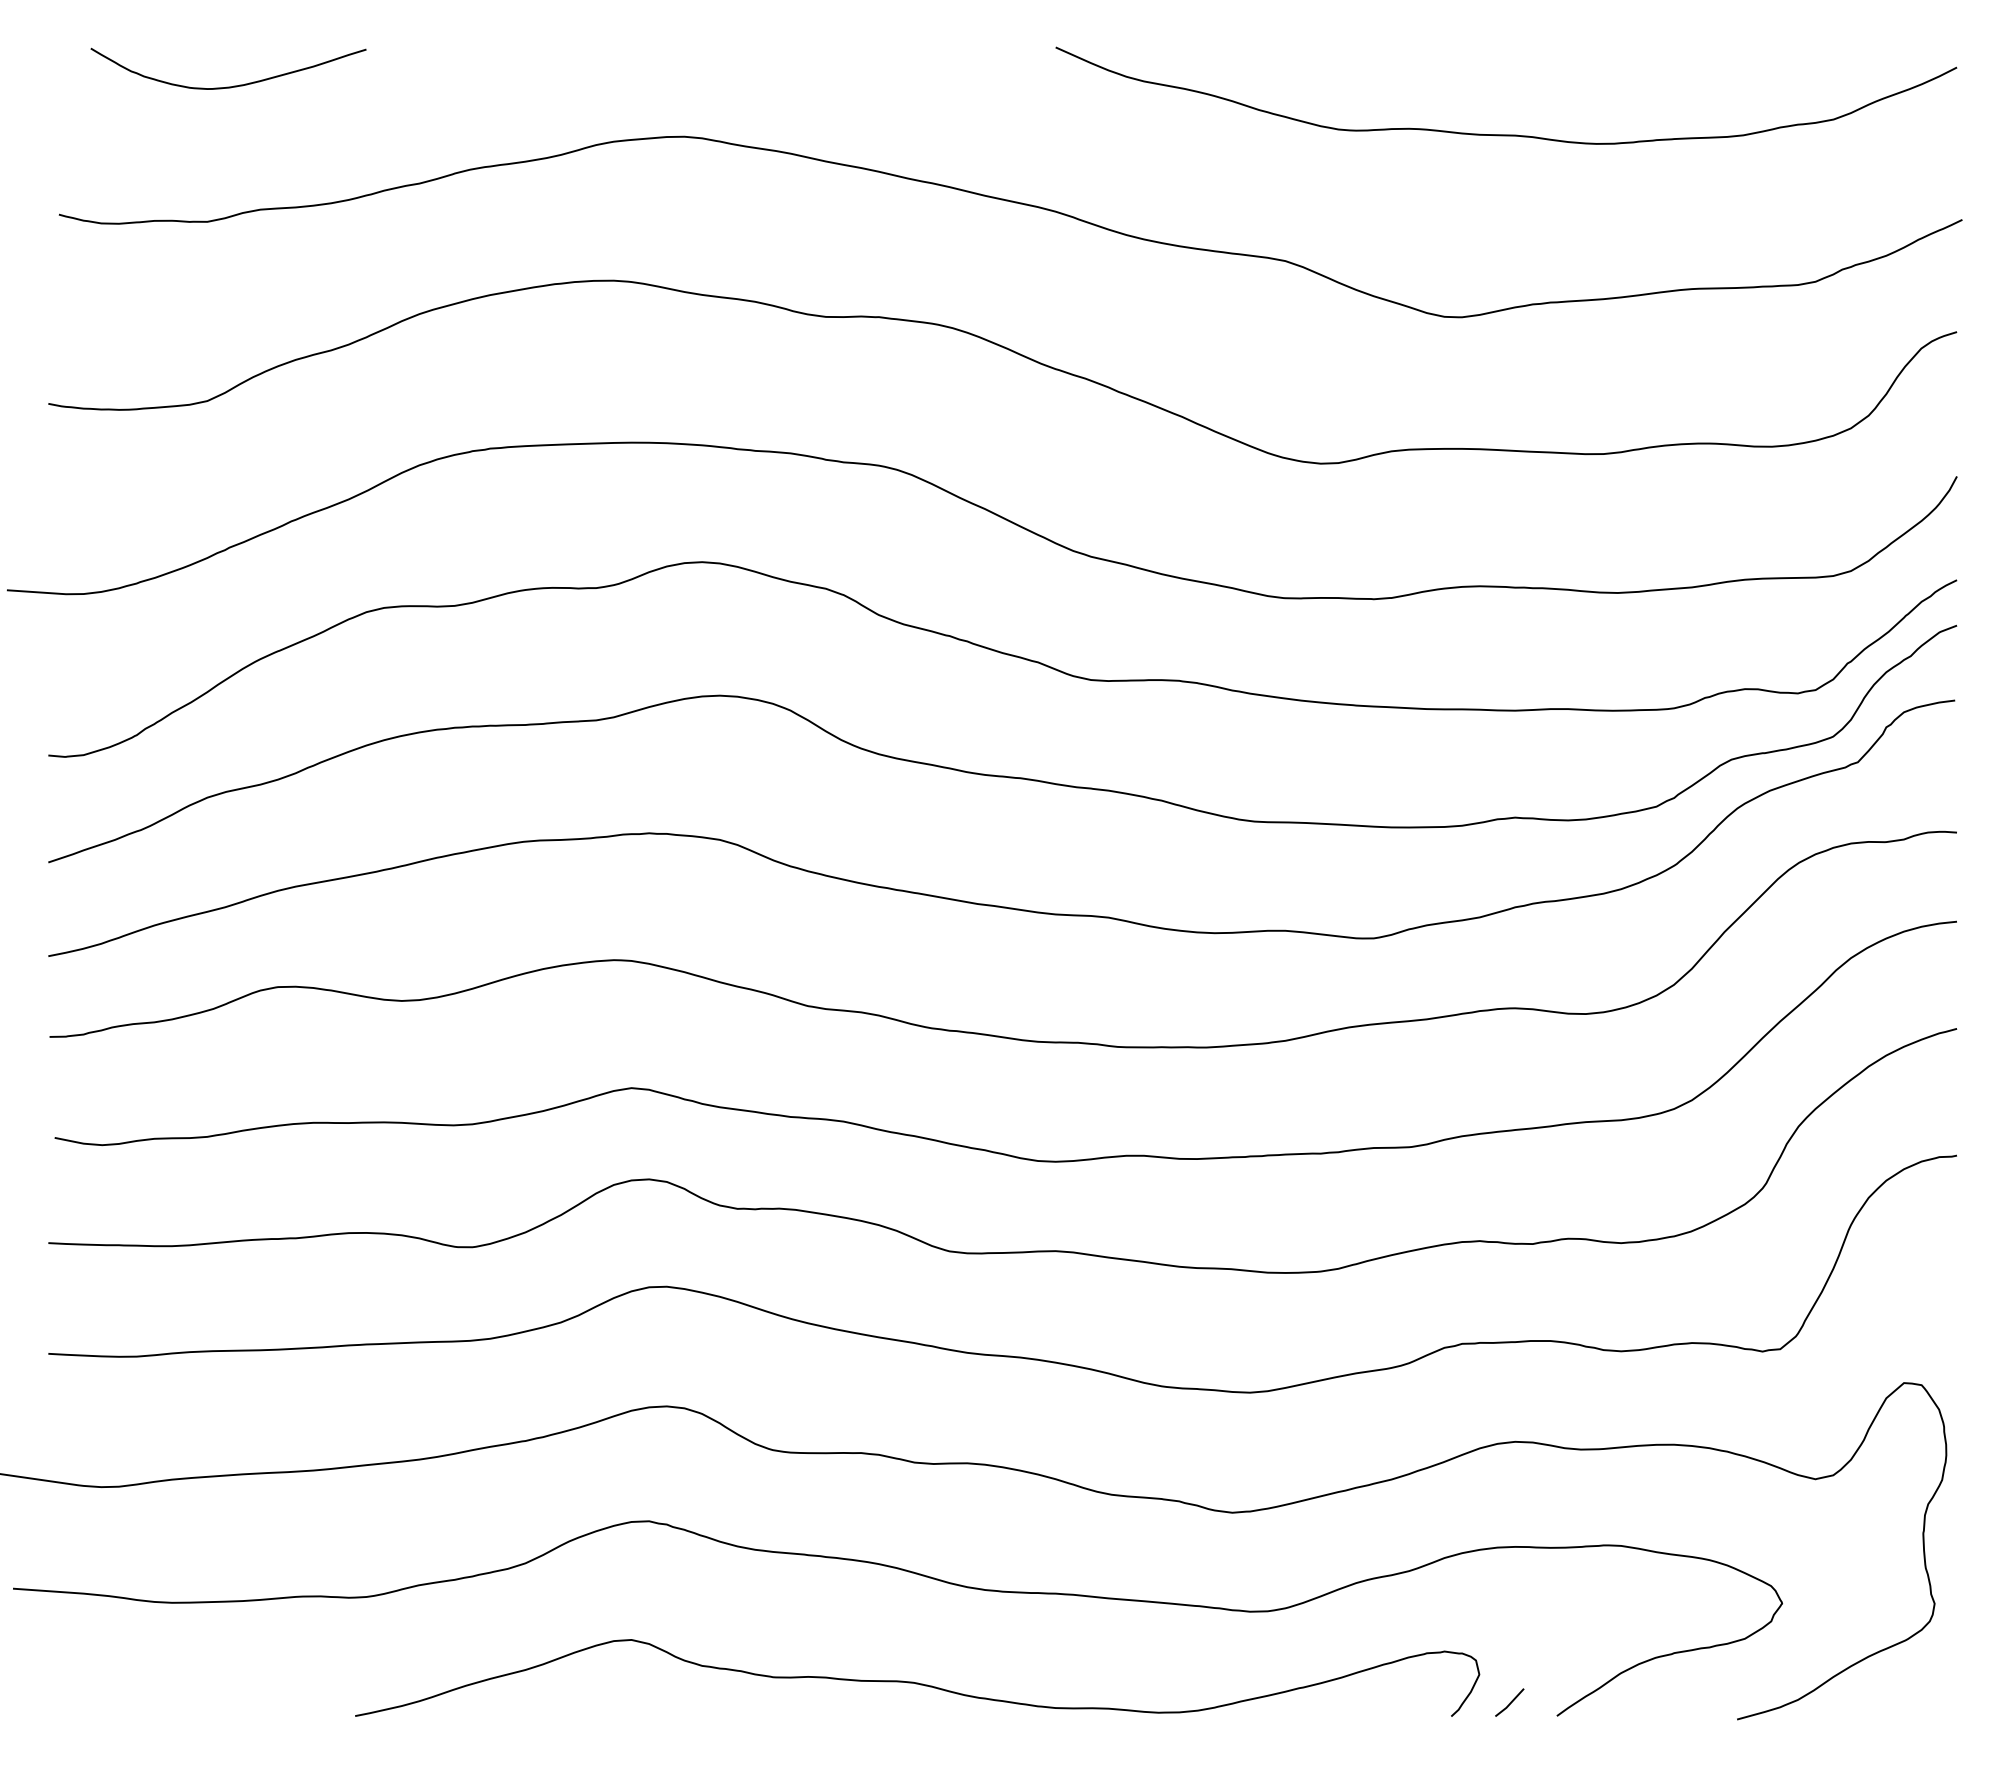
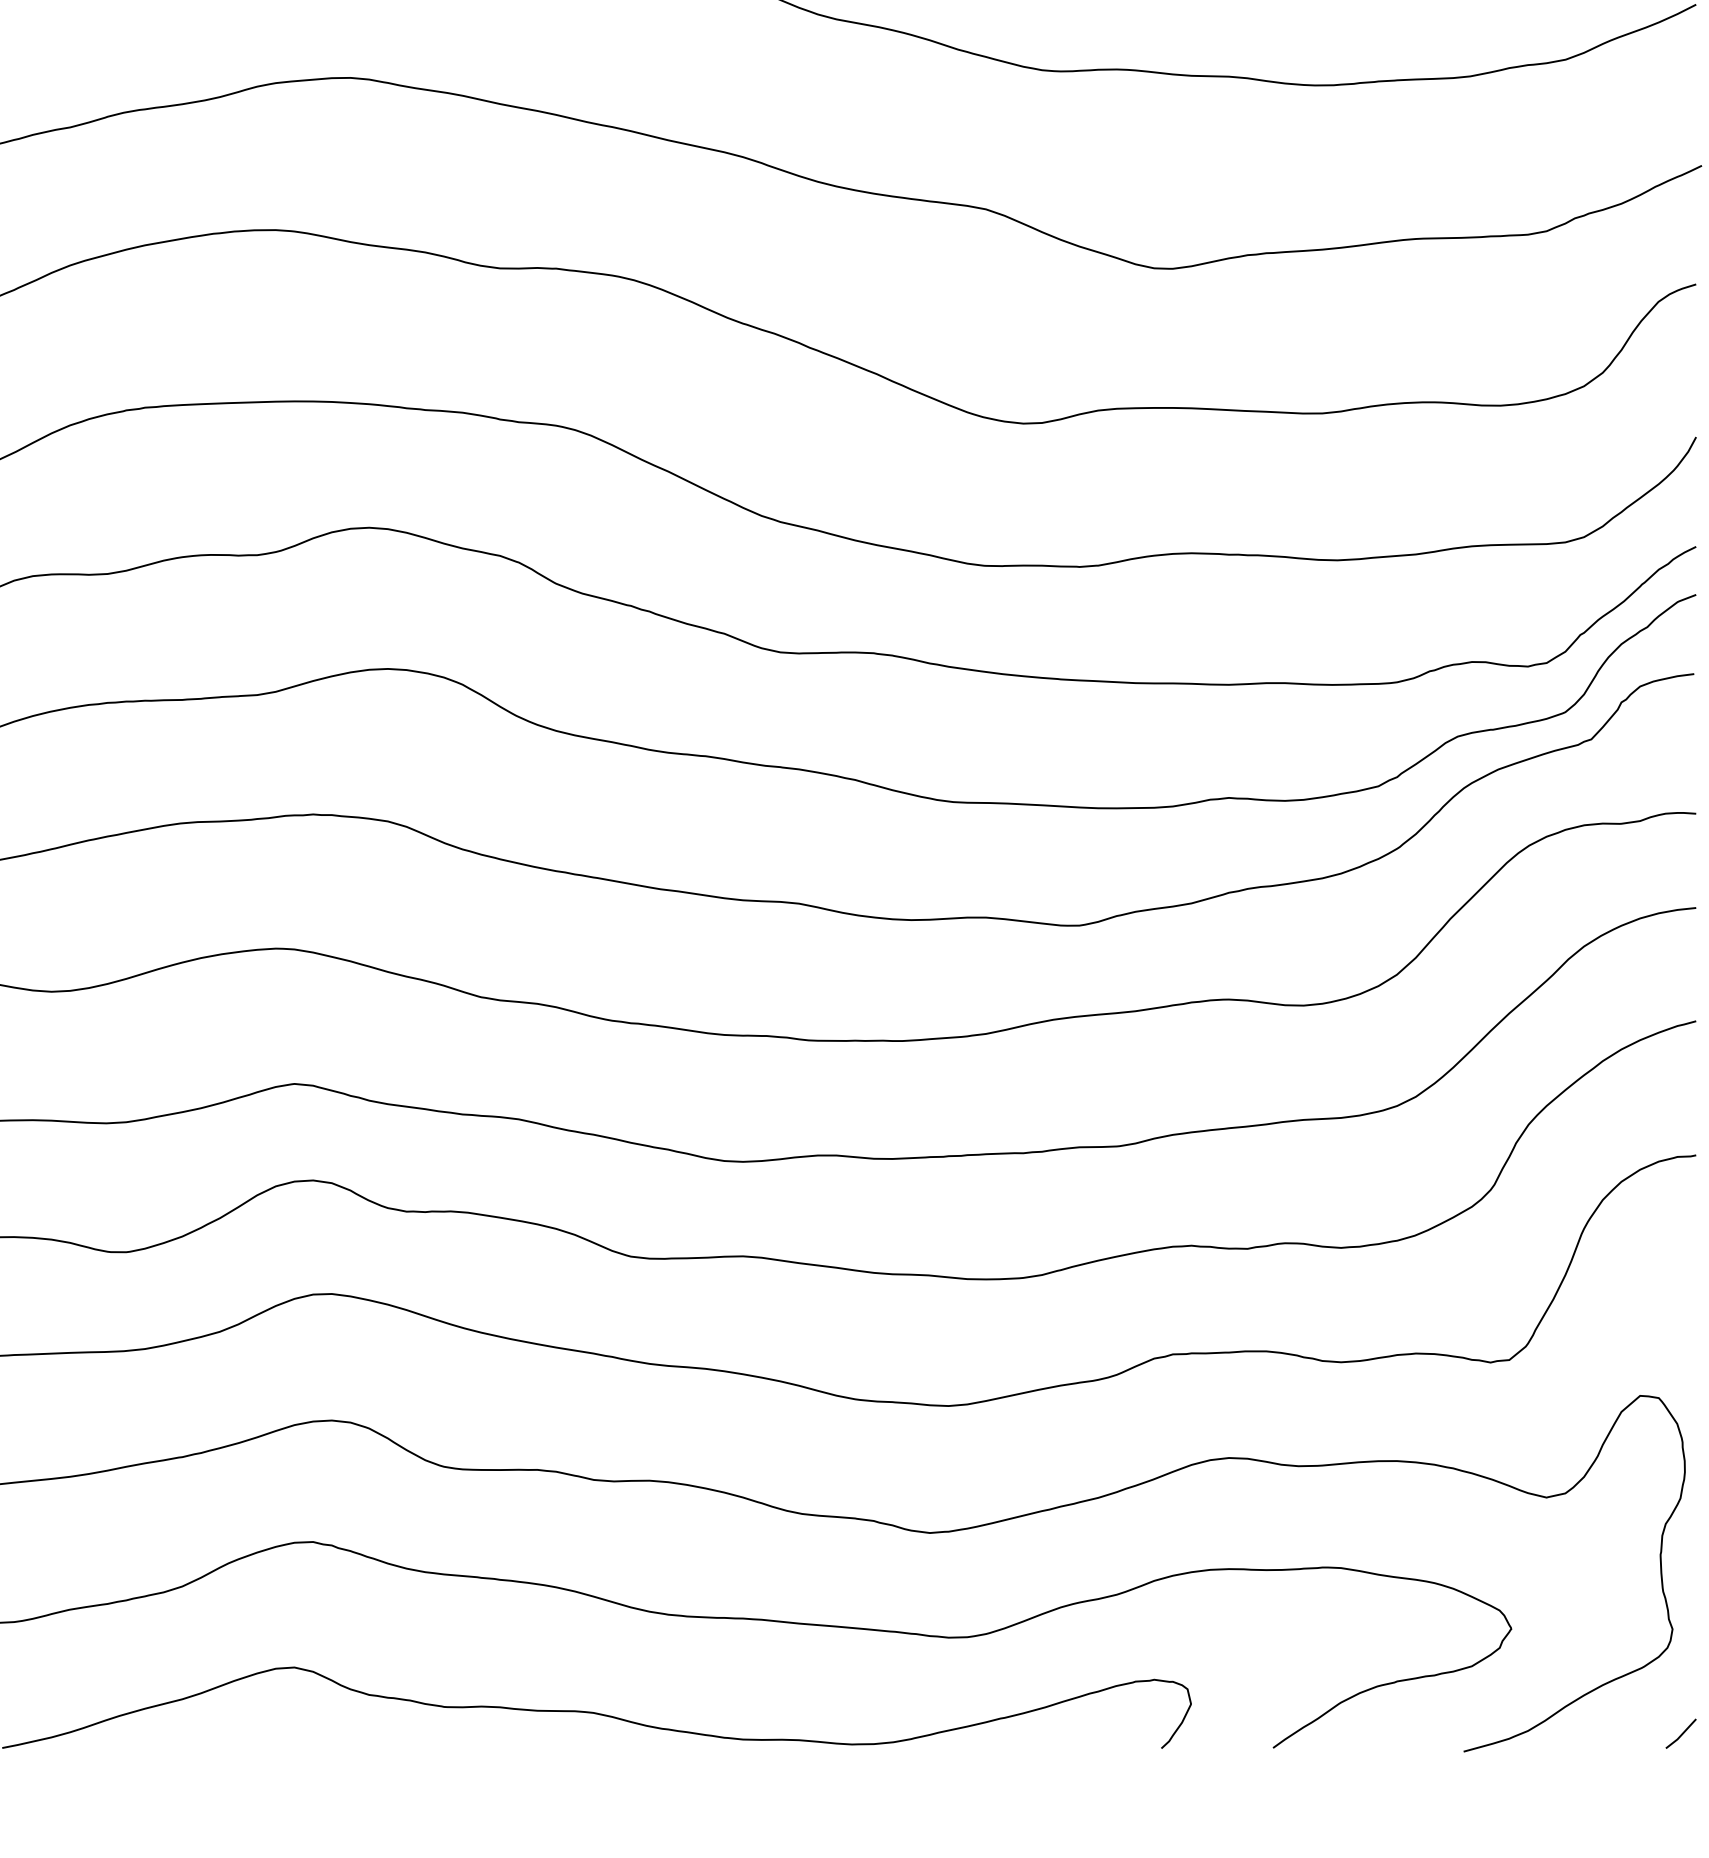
line: (1510, 1702) -> (1681, 1733), moved

